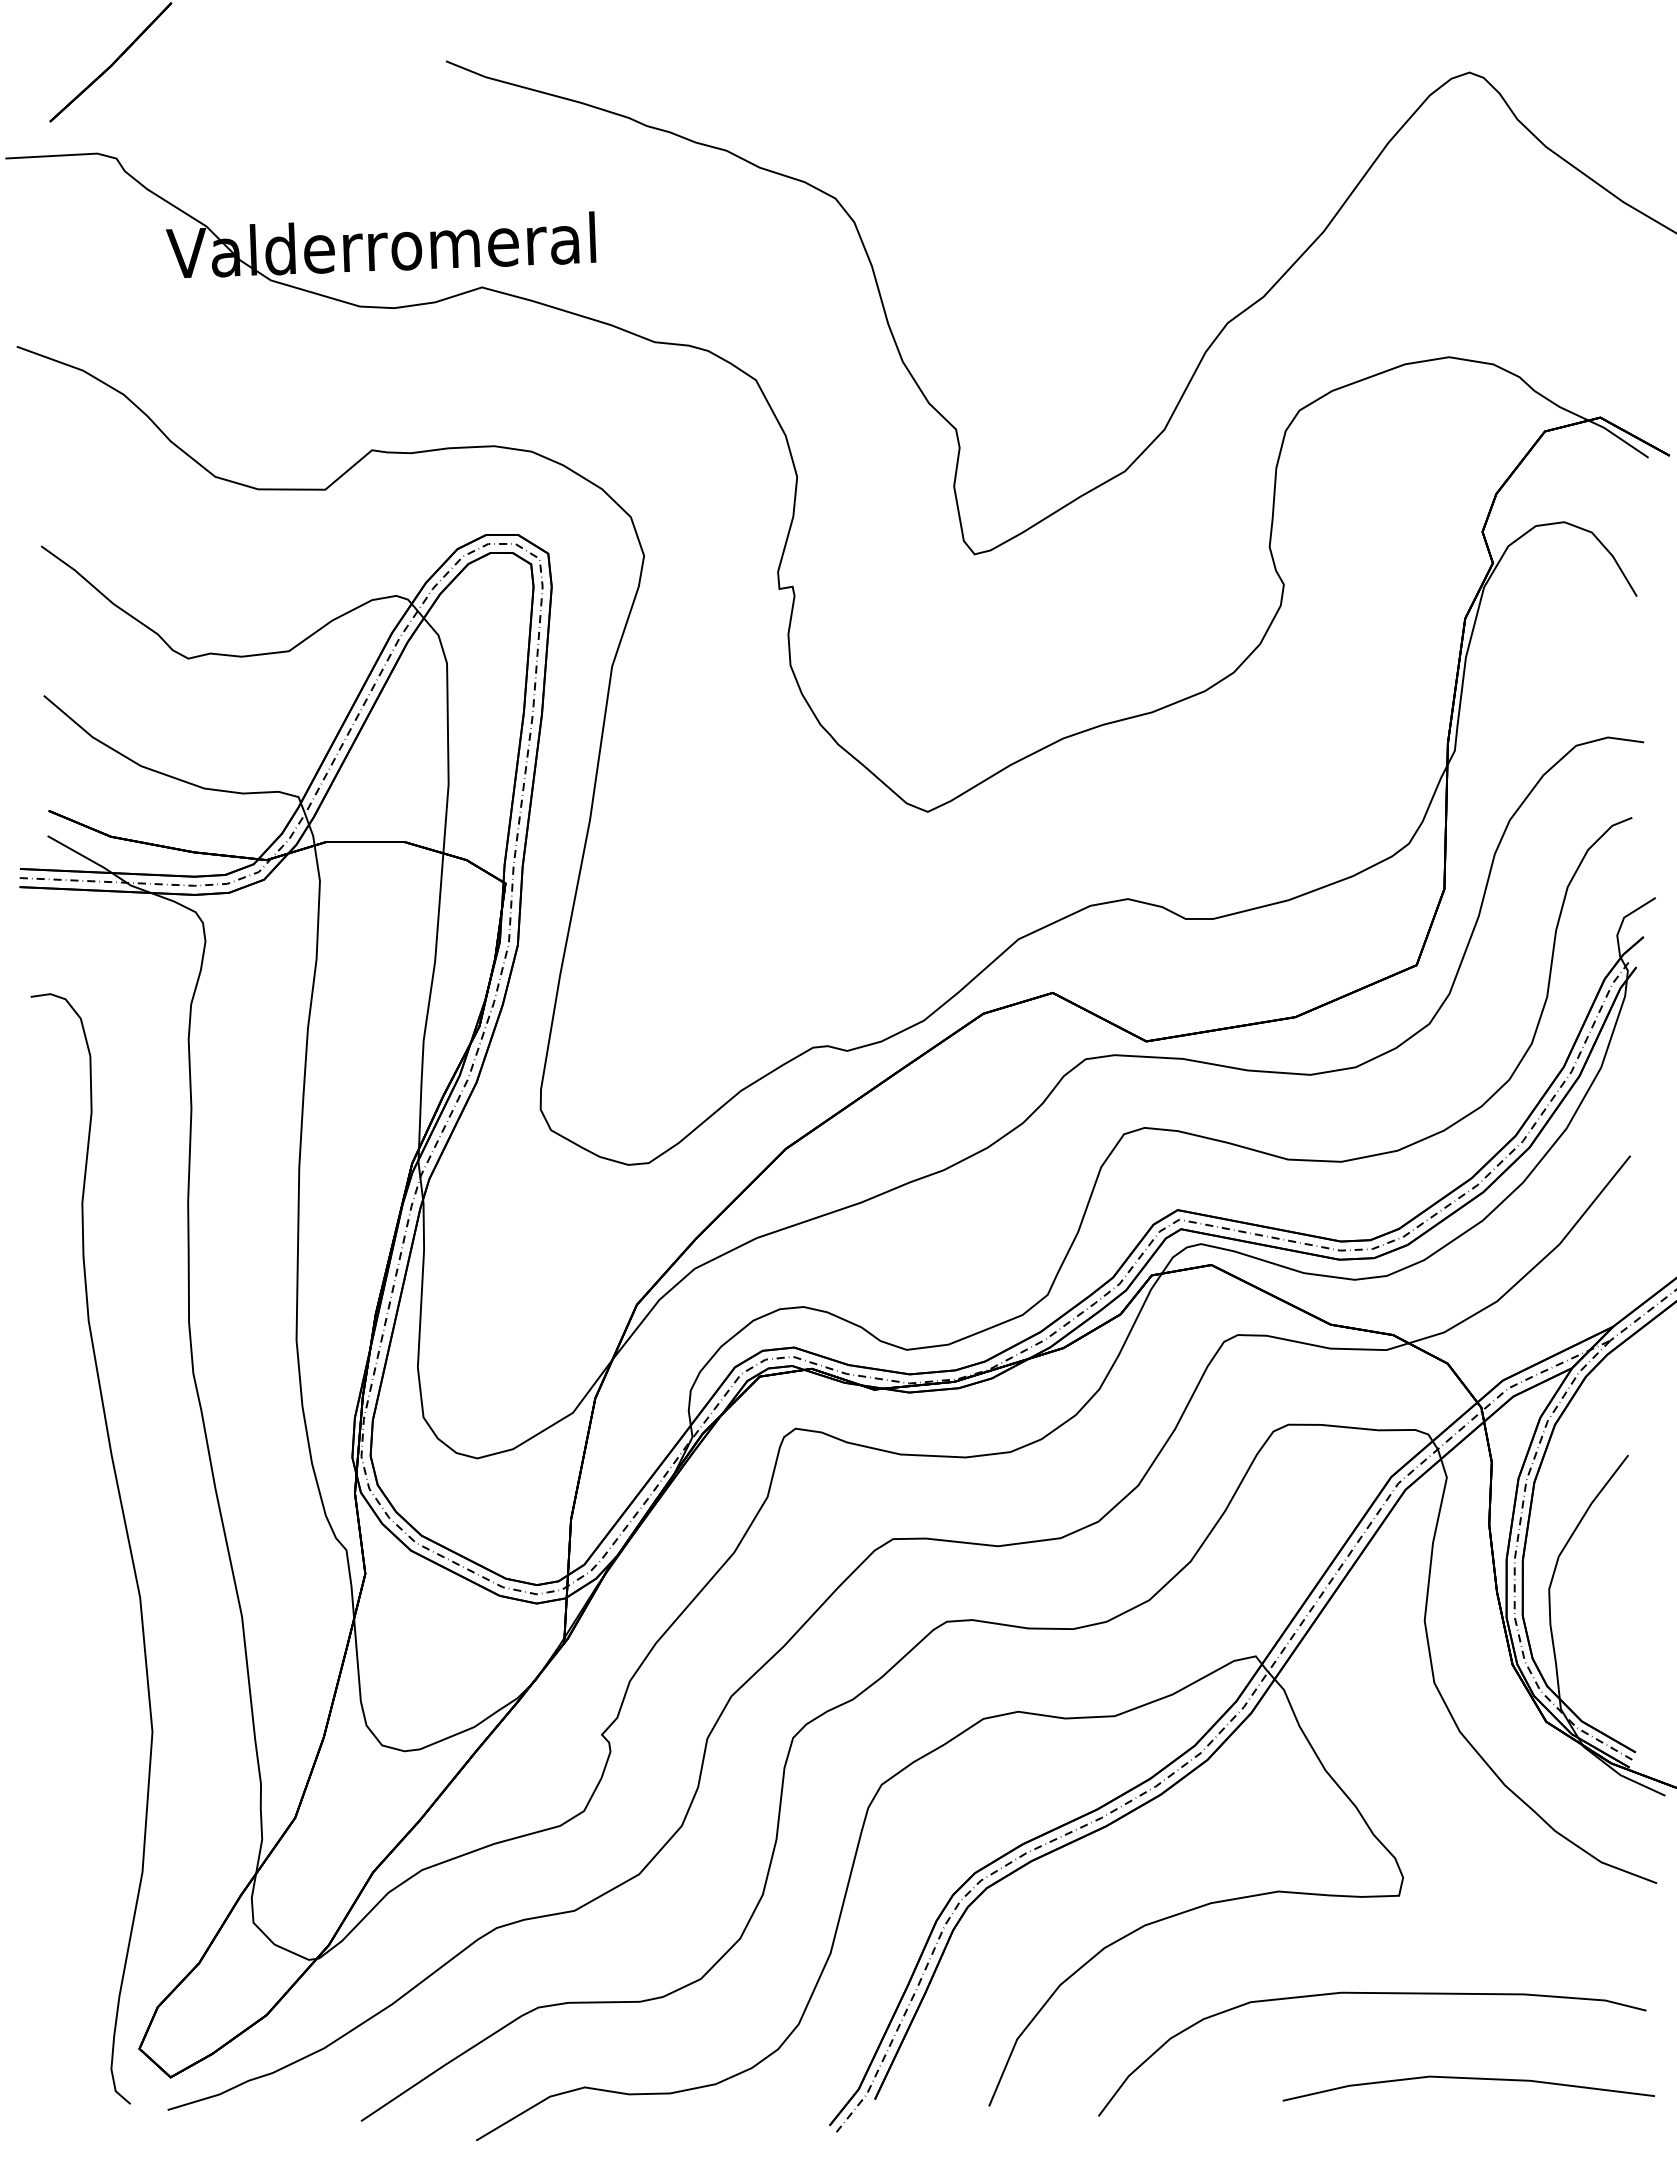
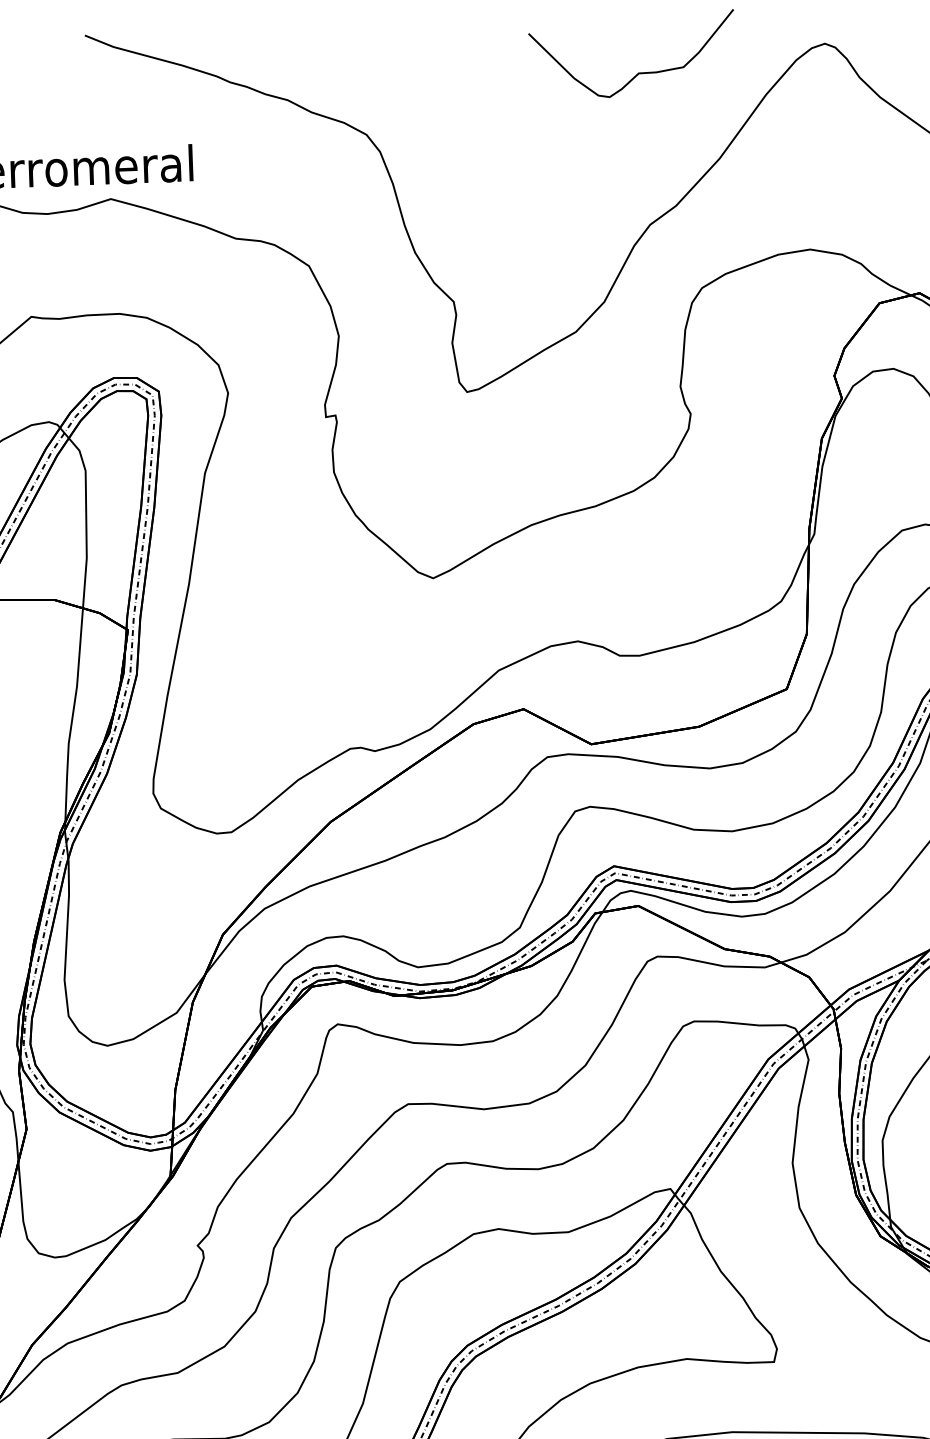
curve: (1212, 112) -> (639, 72), added

